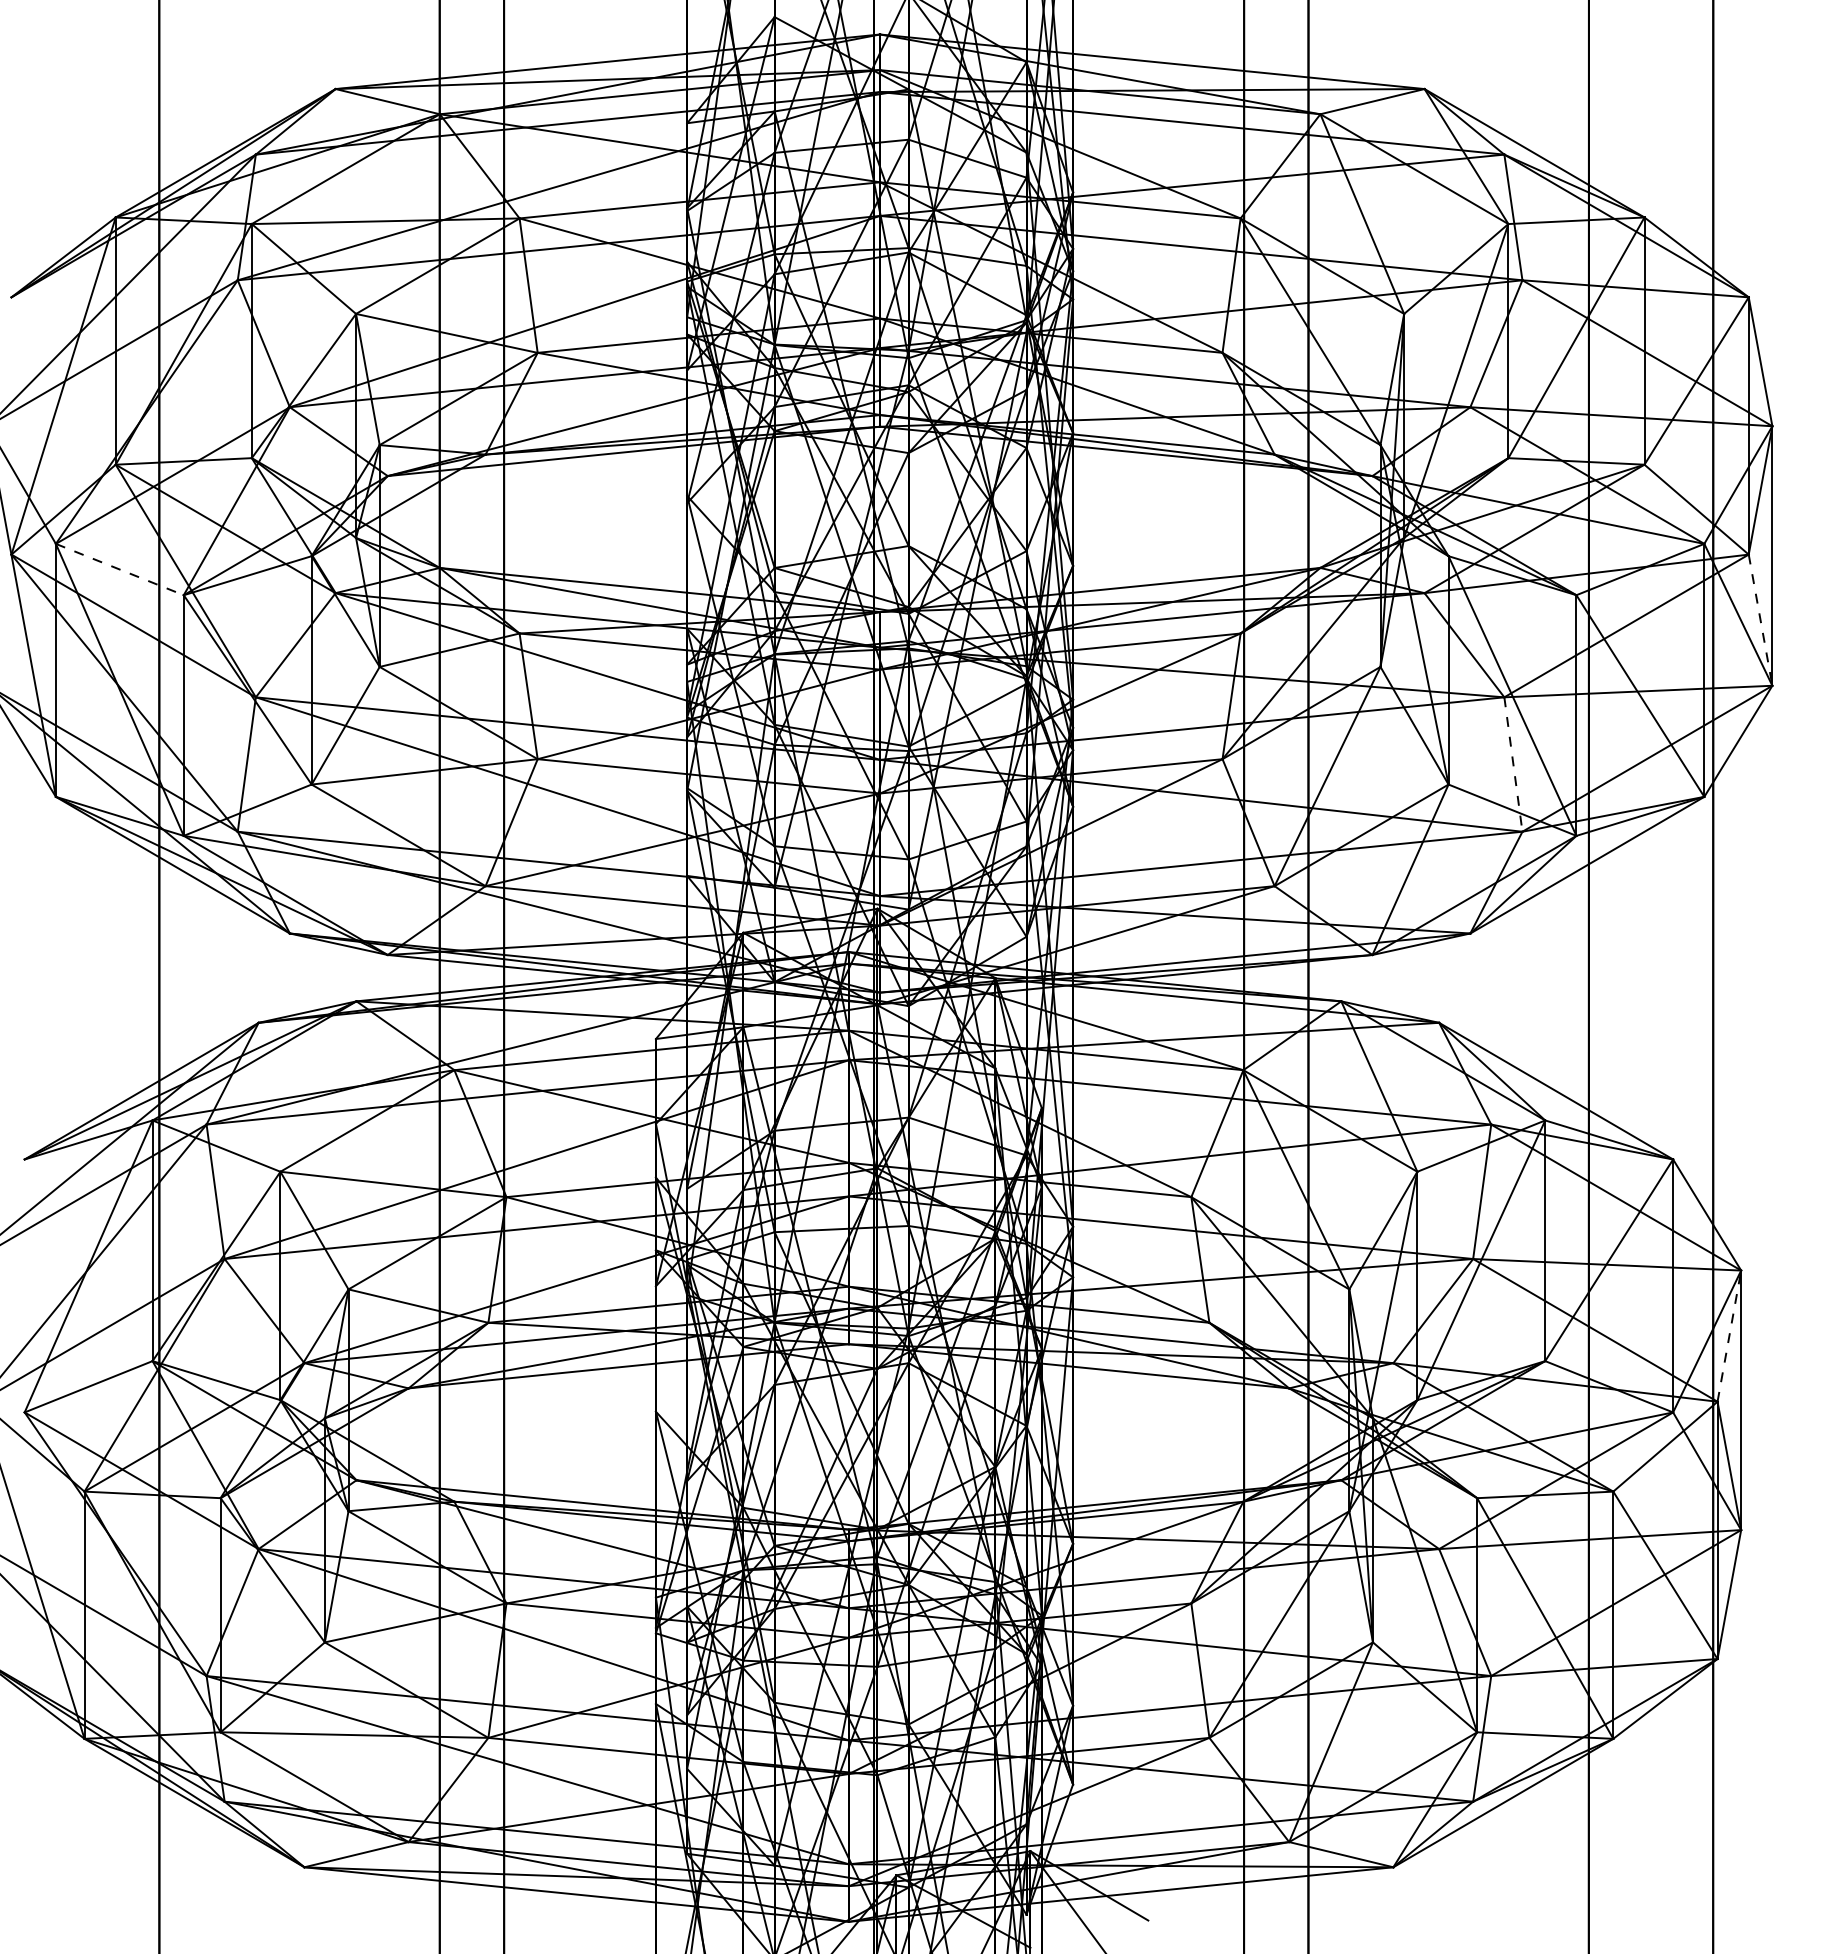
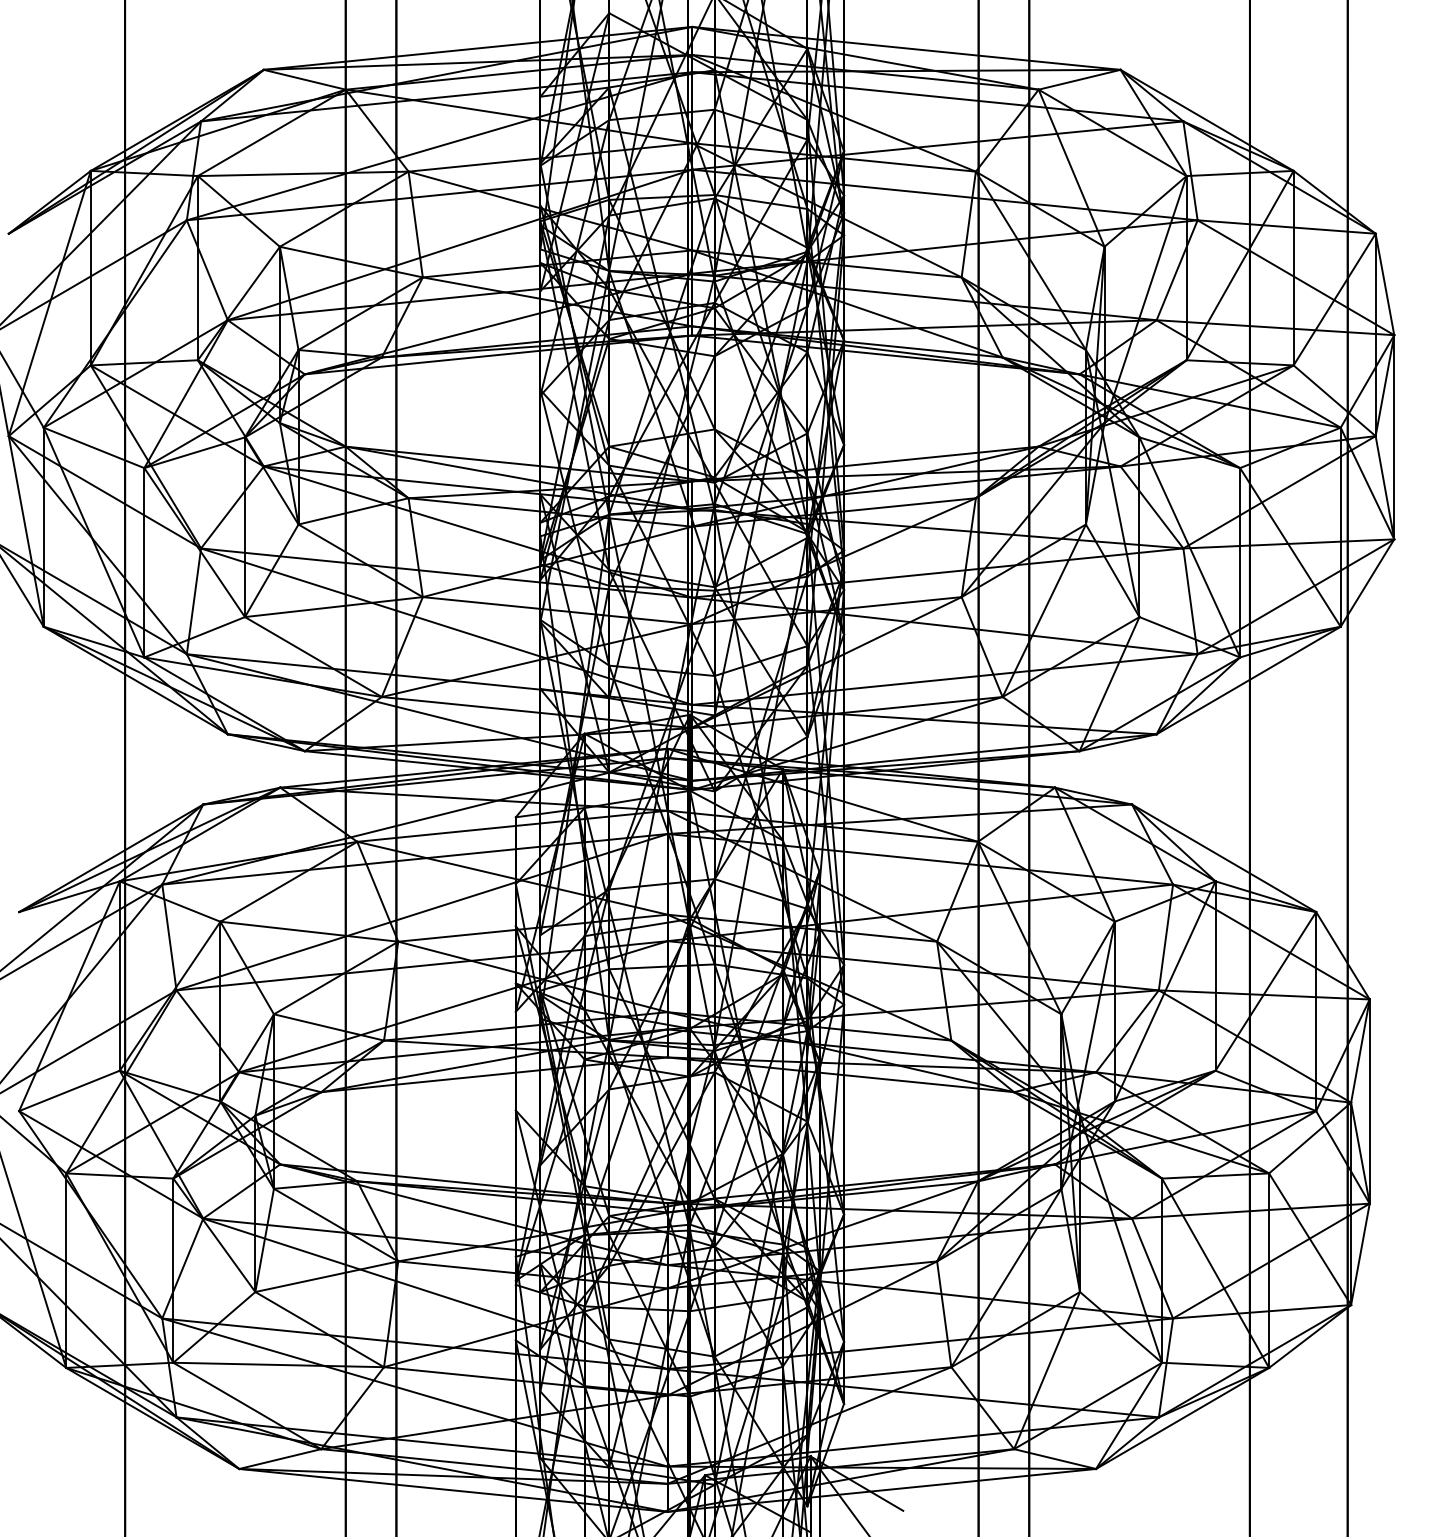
line: (119, 569) -> (93, 447), dashed -> solid
line: (1760, 620) -> (1384, 488), dashed -> solid
line: (1513, 764) -> (1190, 601), dashed -> solid
line: (1729, 1336) -> (1360, 1051), dashed -> solid

